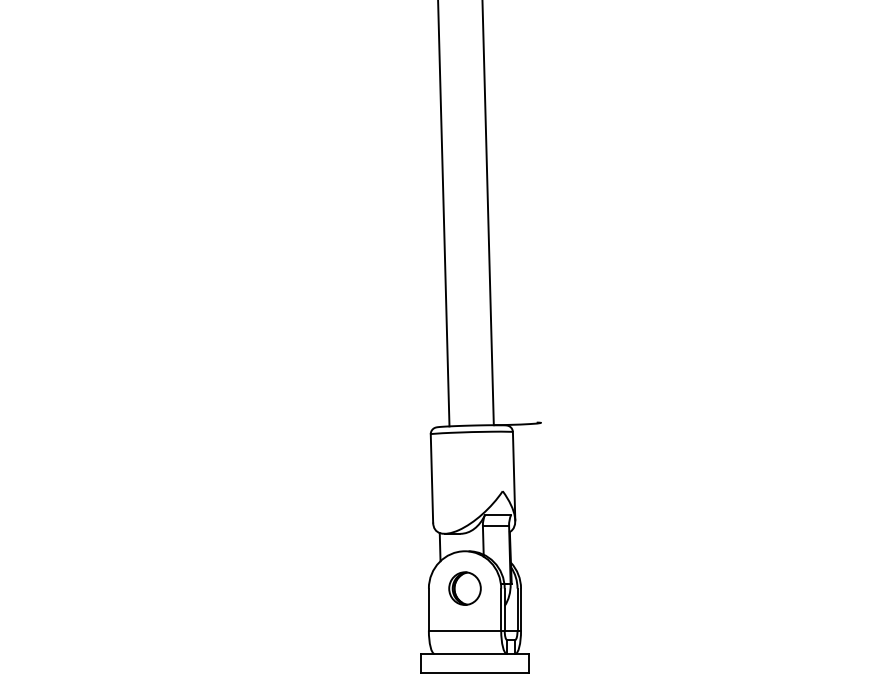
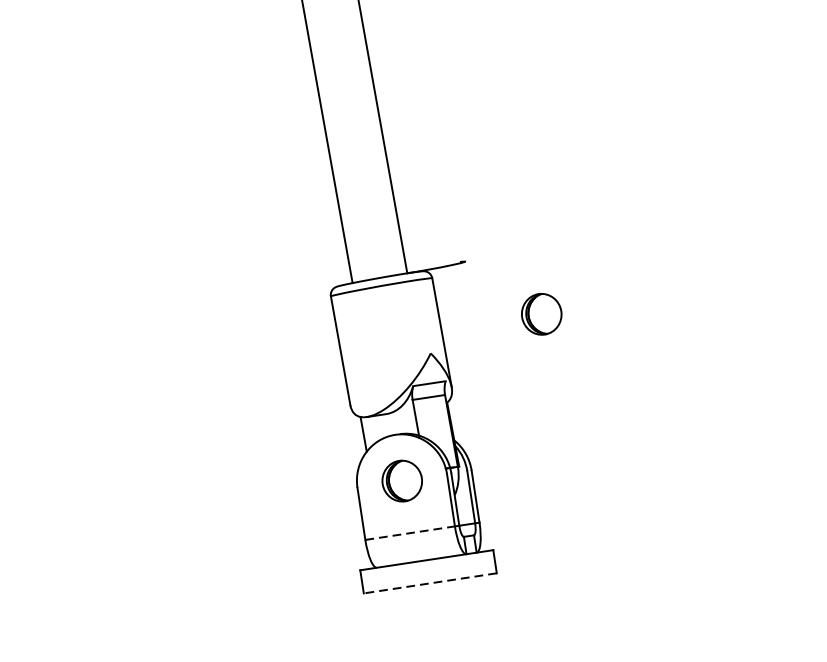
part: (594, 473) -> (541, 314), added
line: (465, 630) -> (410, 532), solid -> dashed
line: (474, 672) -> (429, 583), solid -> dashed

